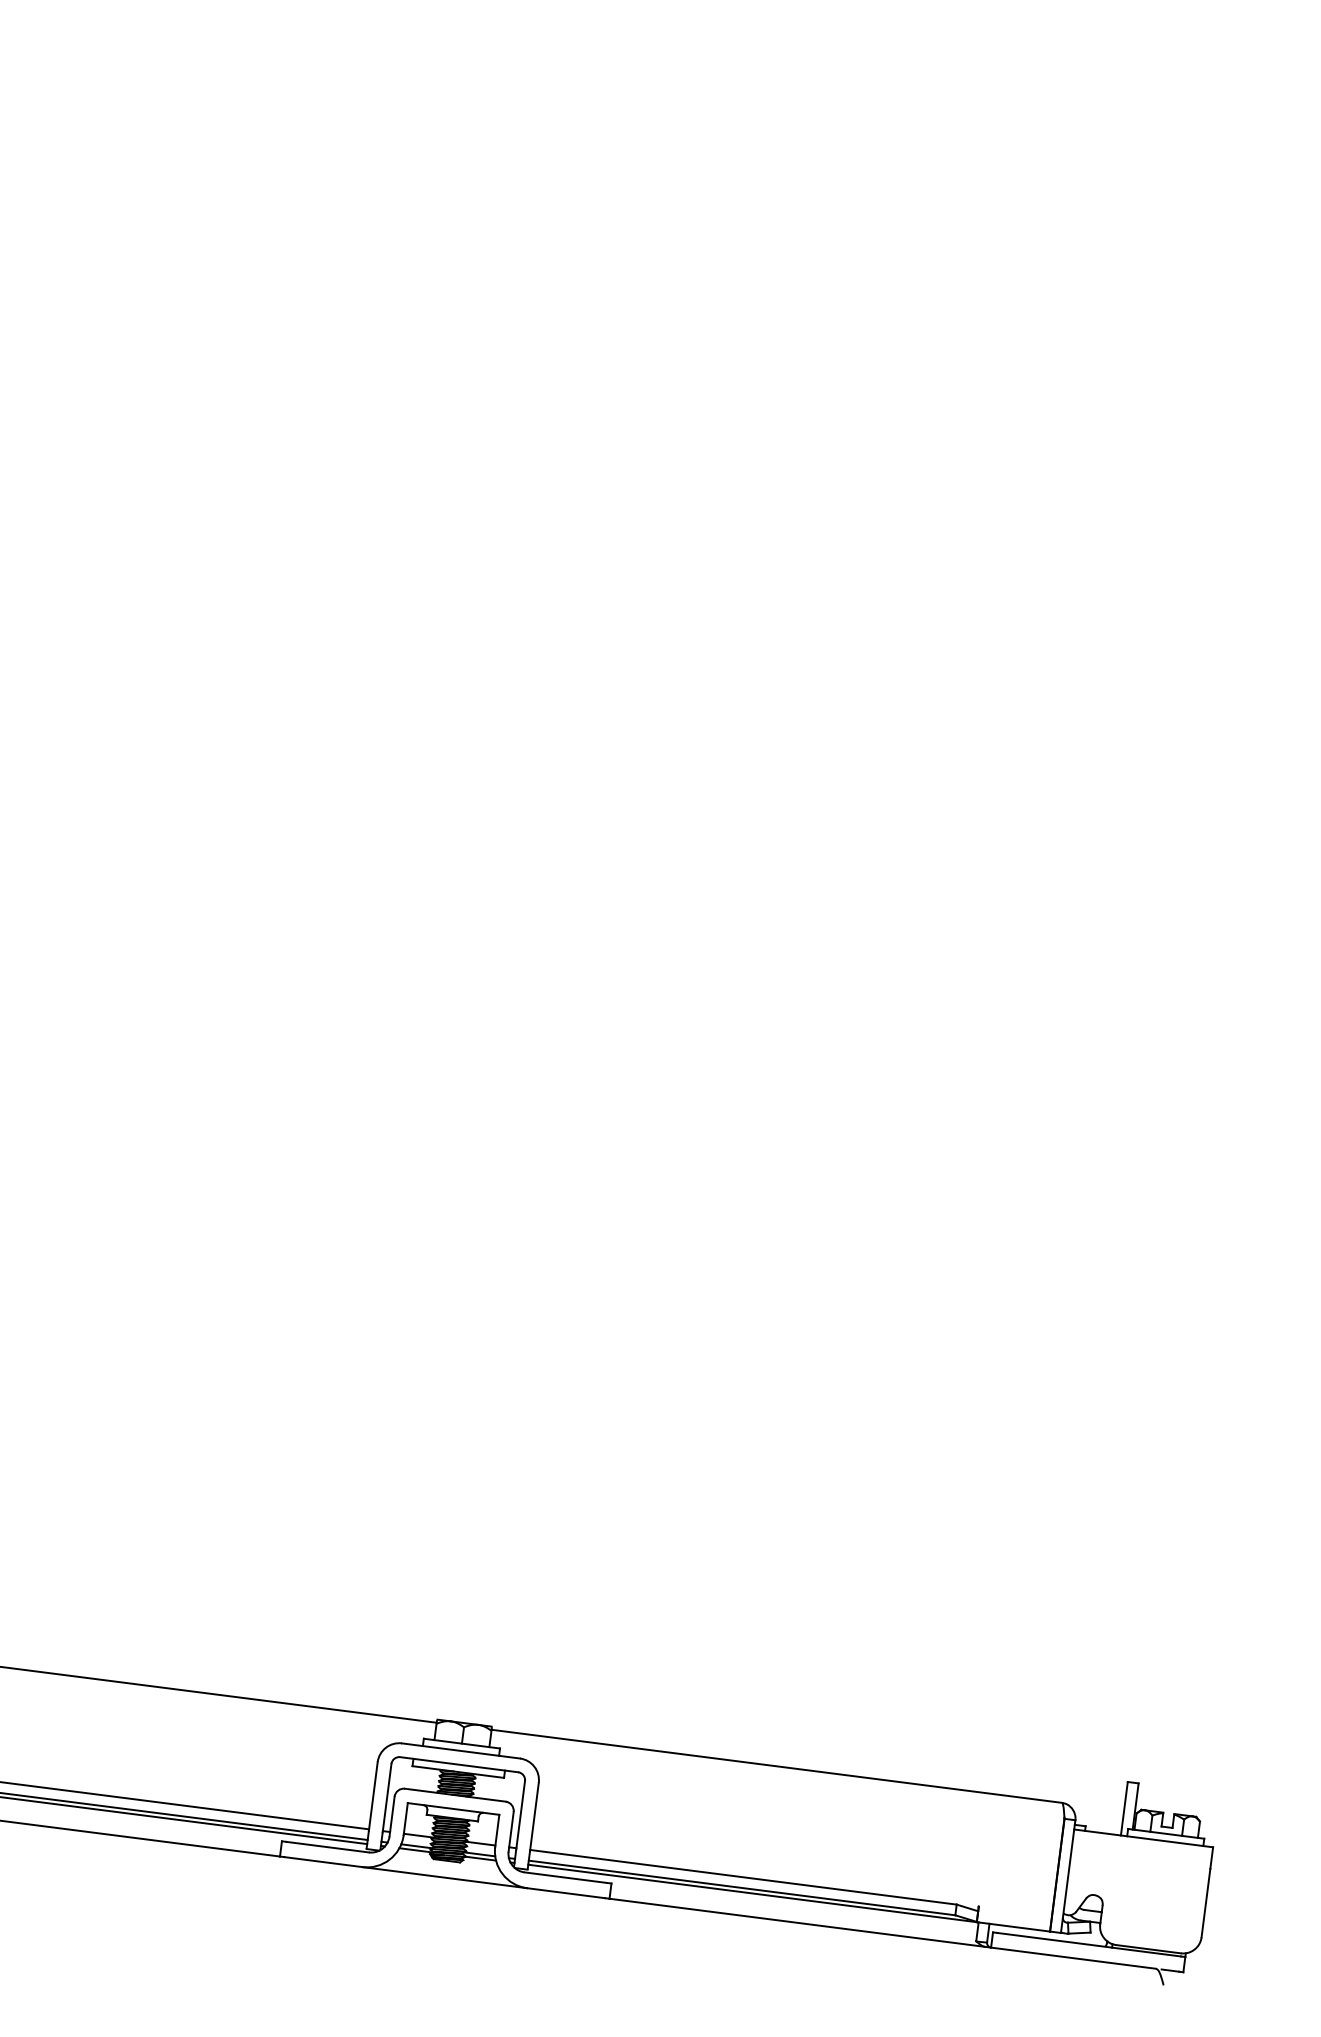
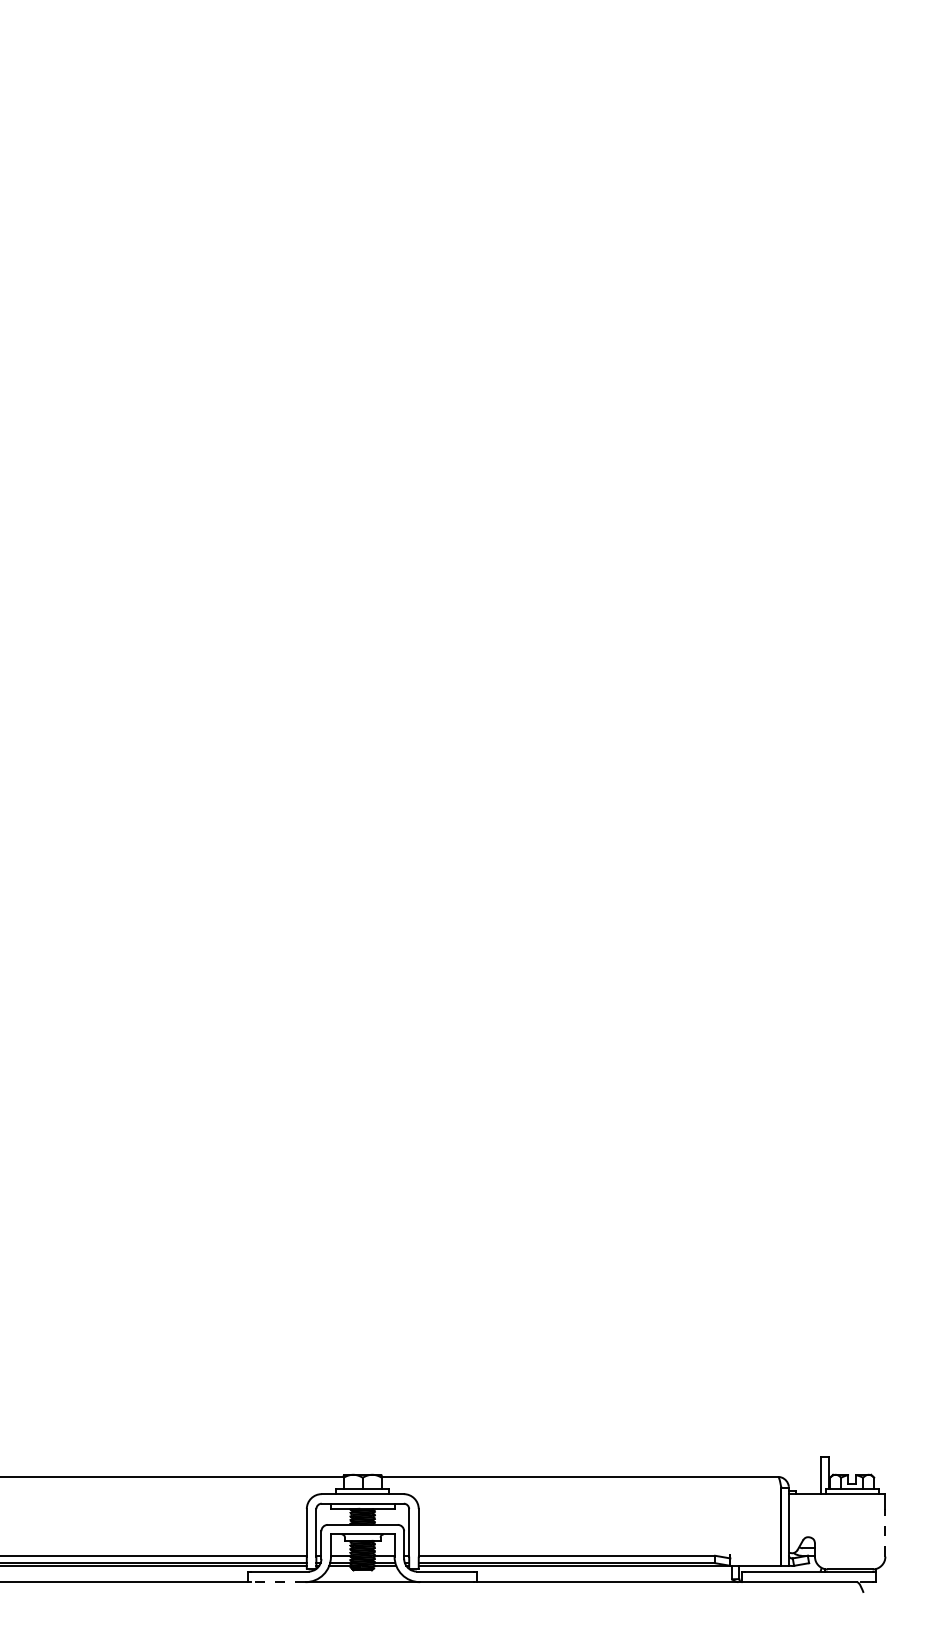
line: (321, 1862) -> (277, 1582), solid -> dashed
line: (1206, 1902) -> (885, 1532), solid -> dashed

